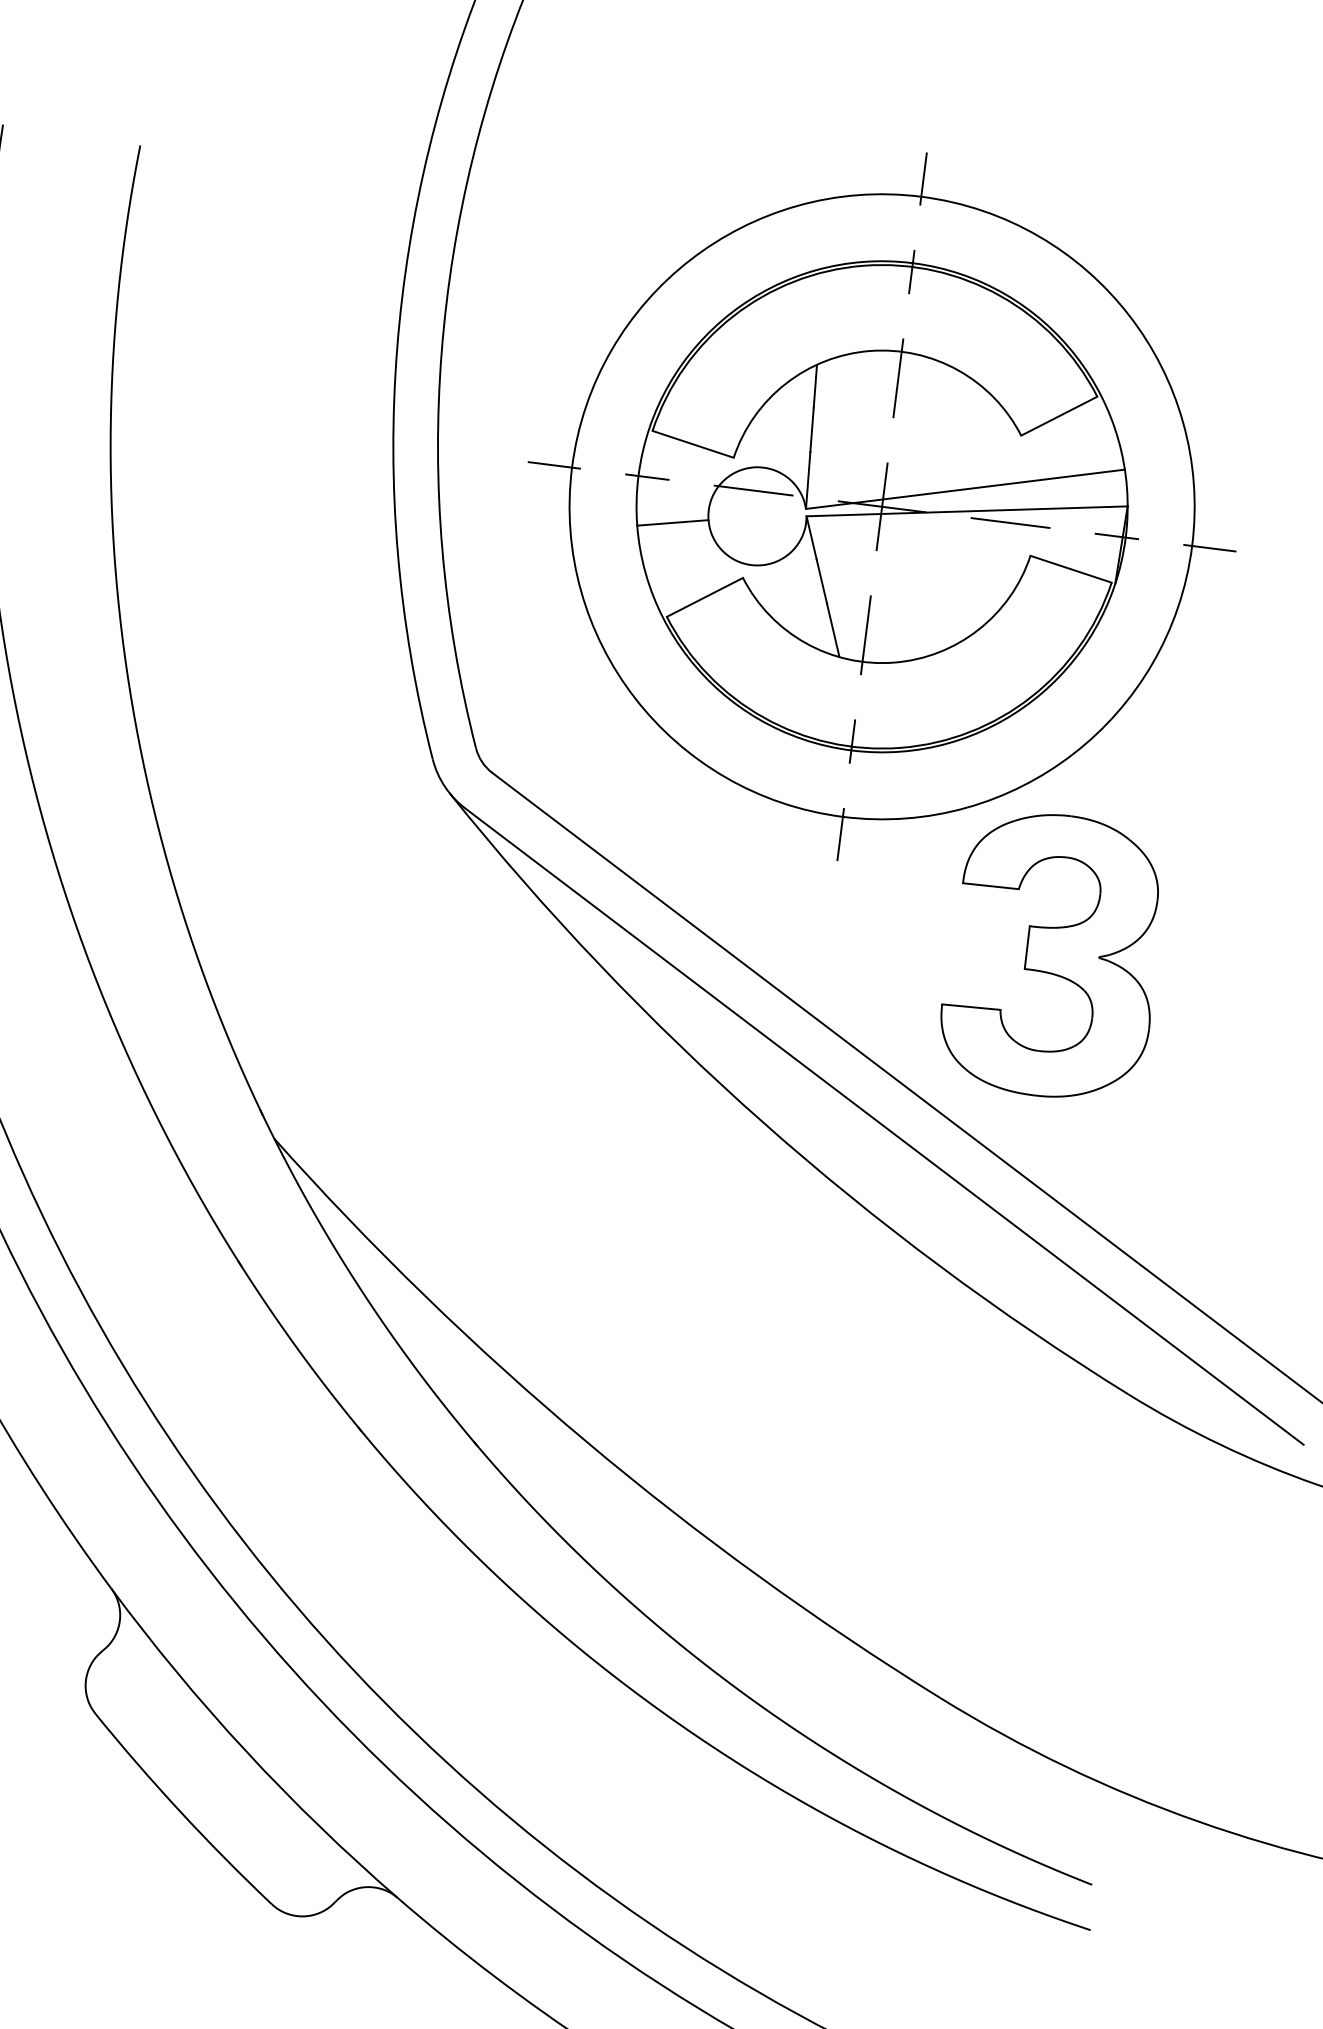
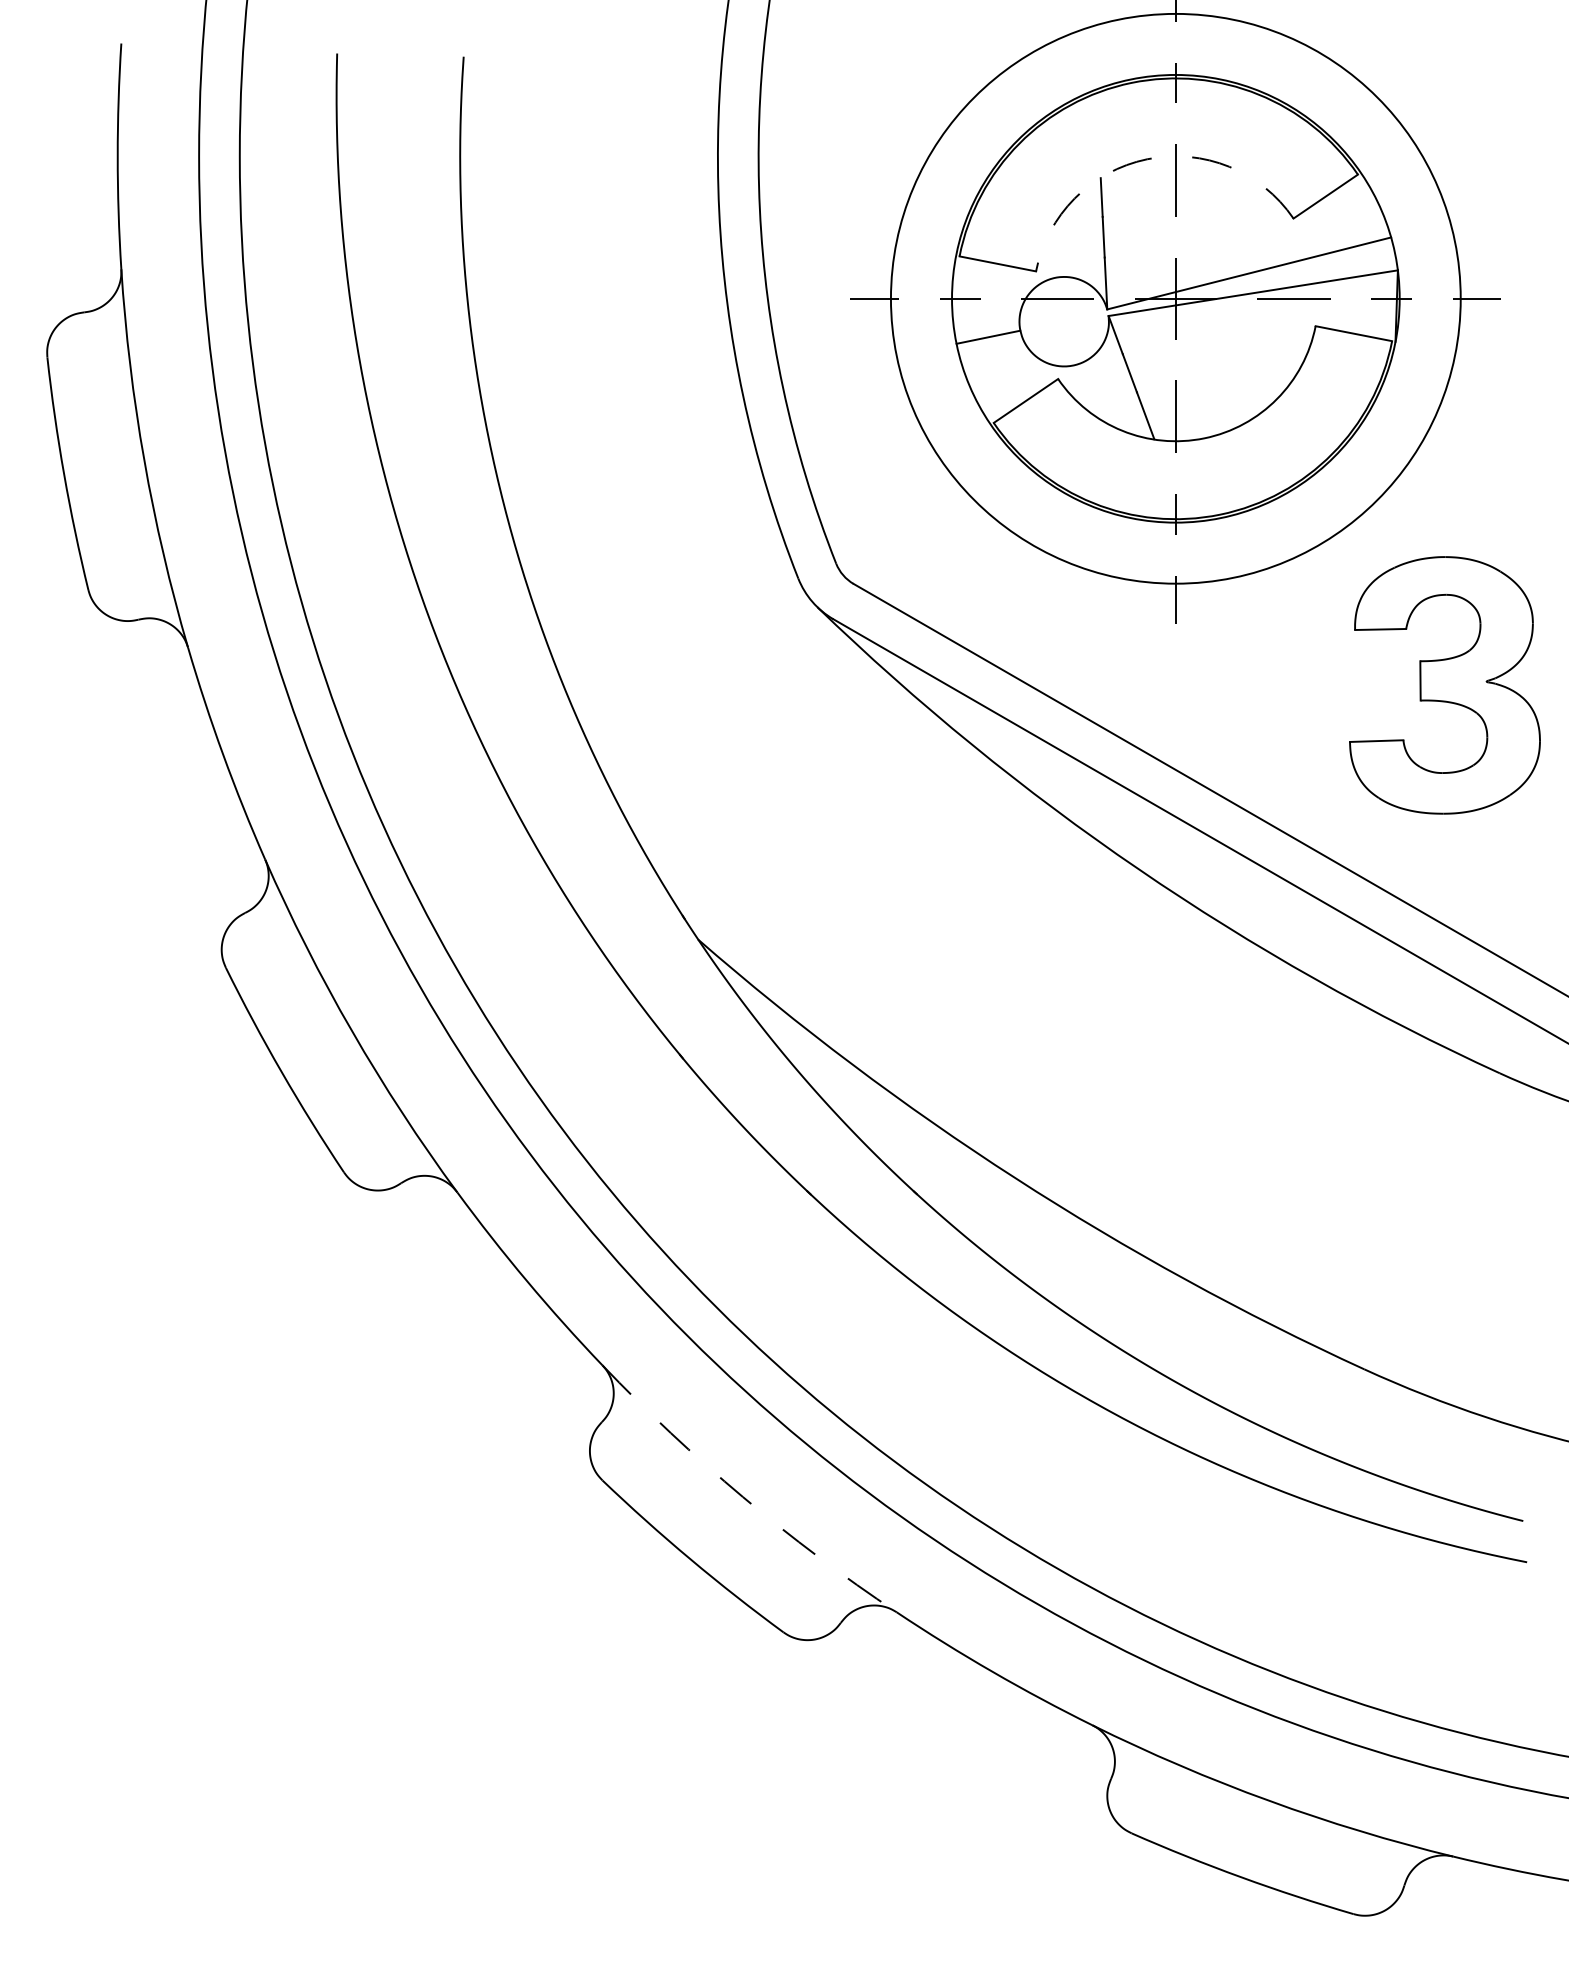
arc: (870, 351) -> (1147, 159), solid -> dashed
part: (1052, 955) -> (1444, 685), moved
arc: (245, 1750) -> (742, 1496), solid -> dashed

